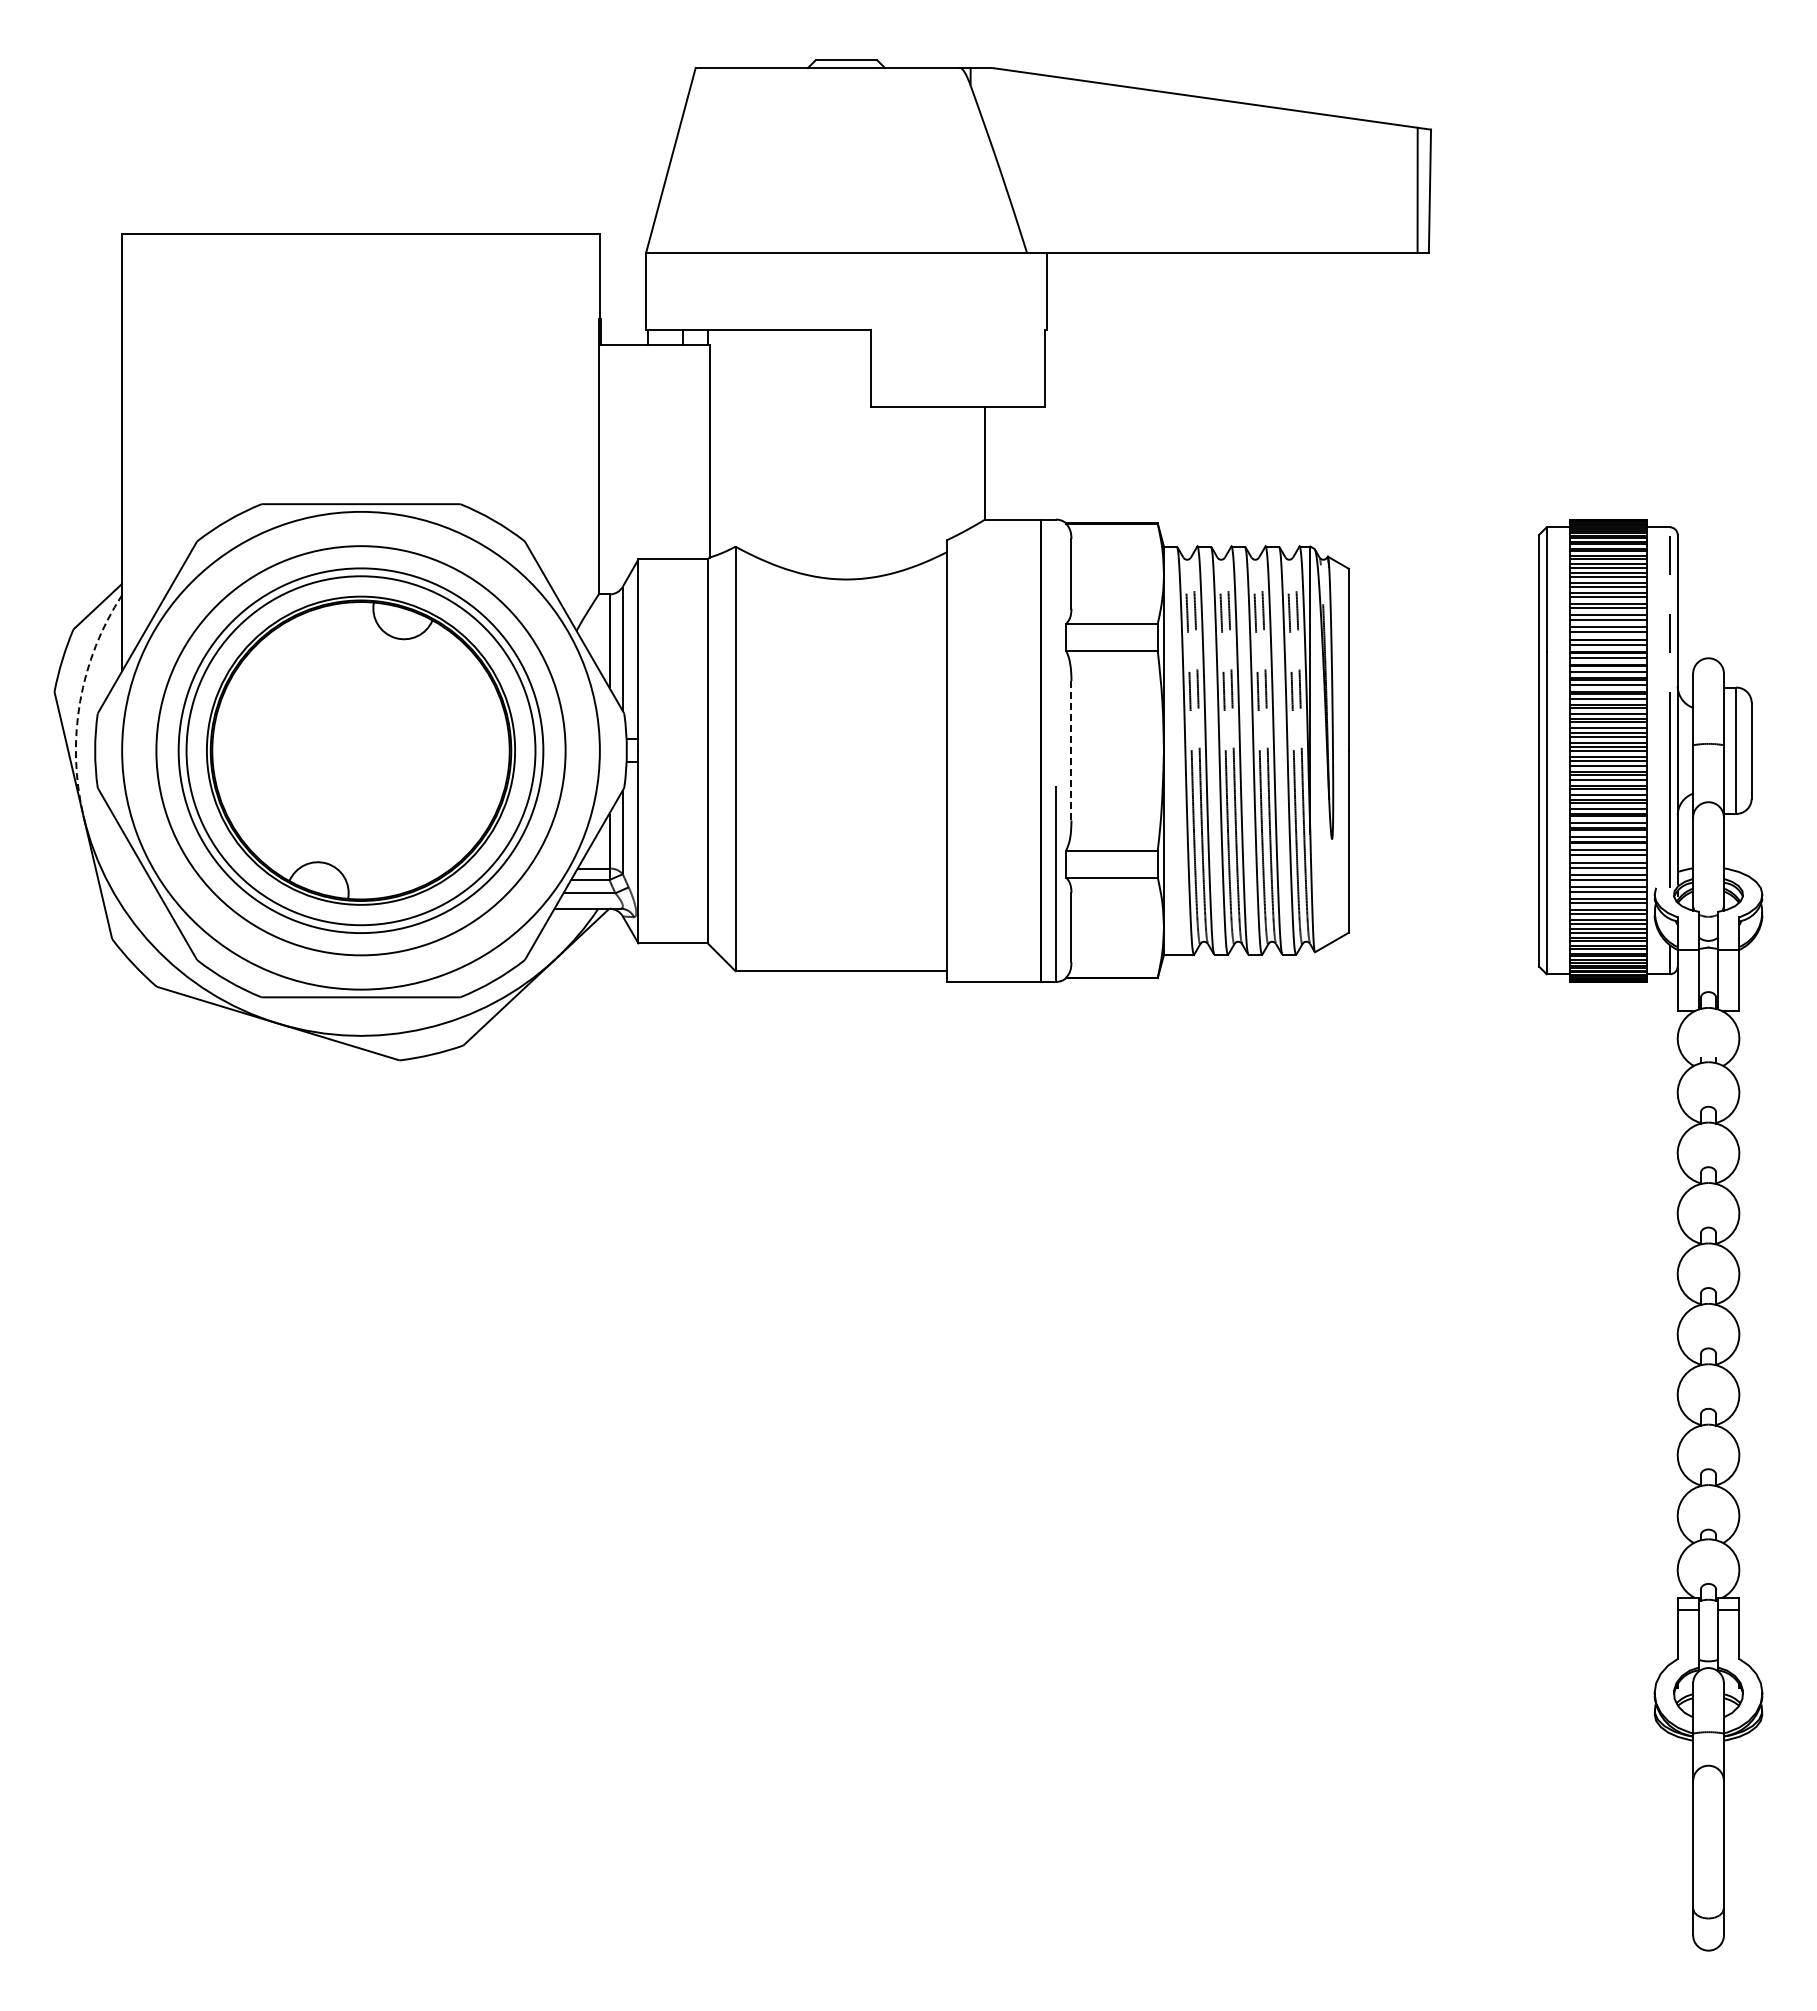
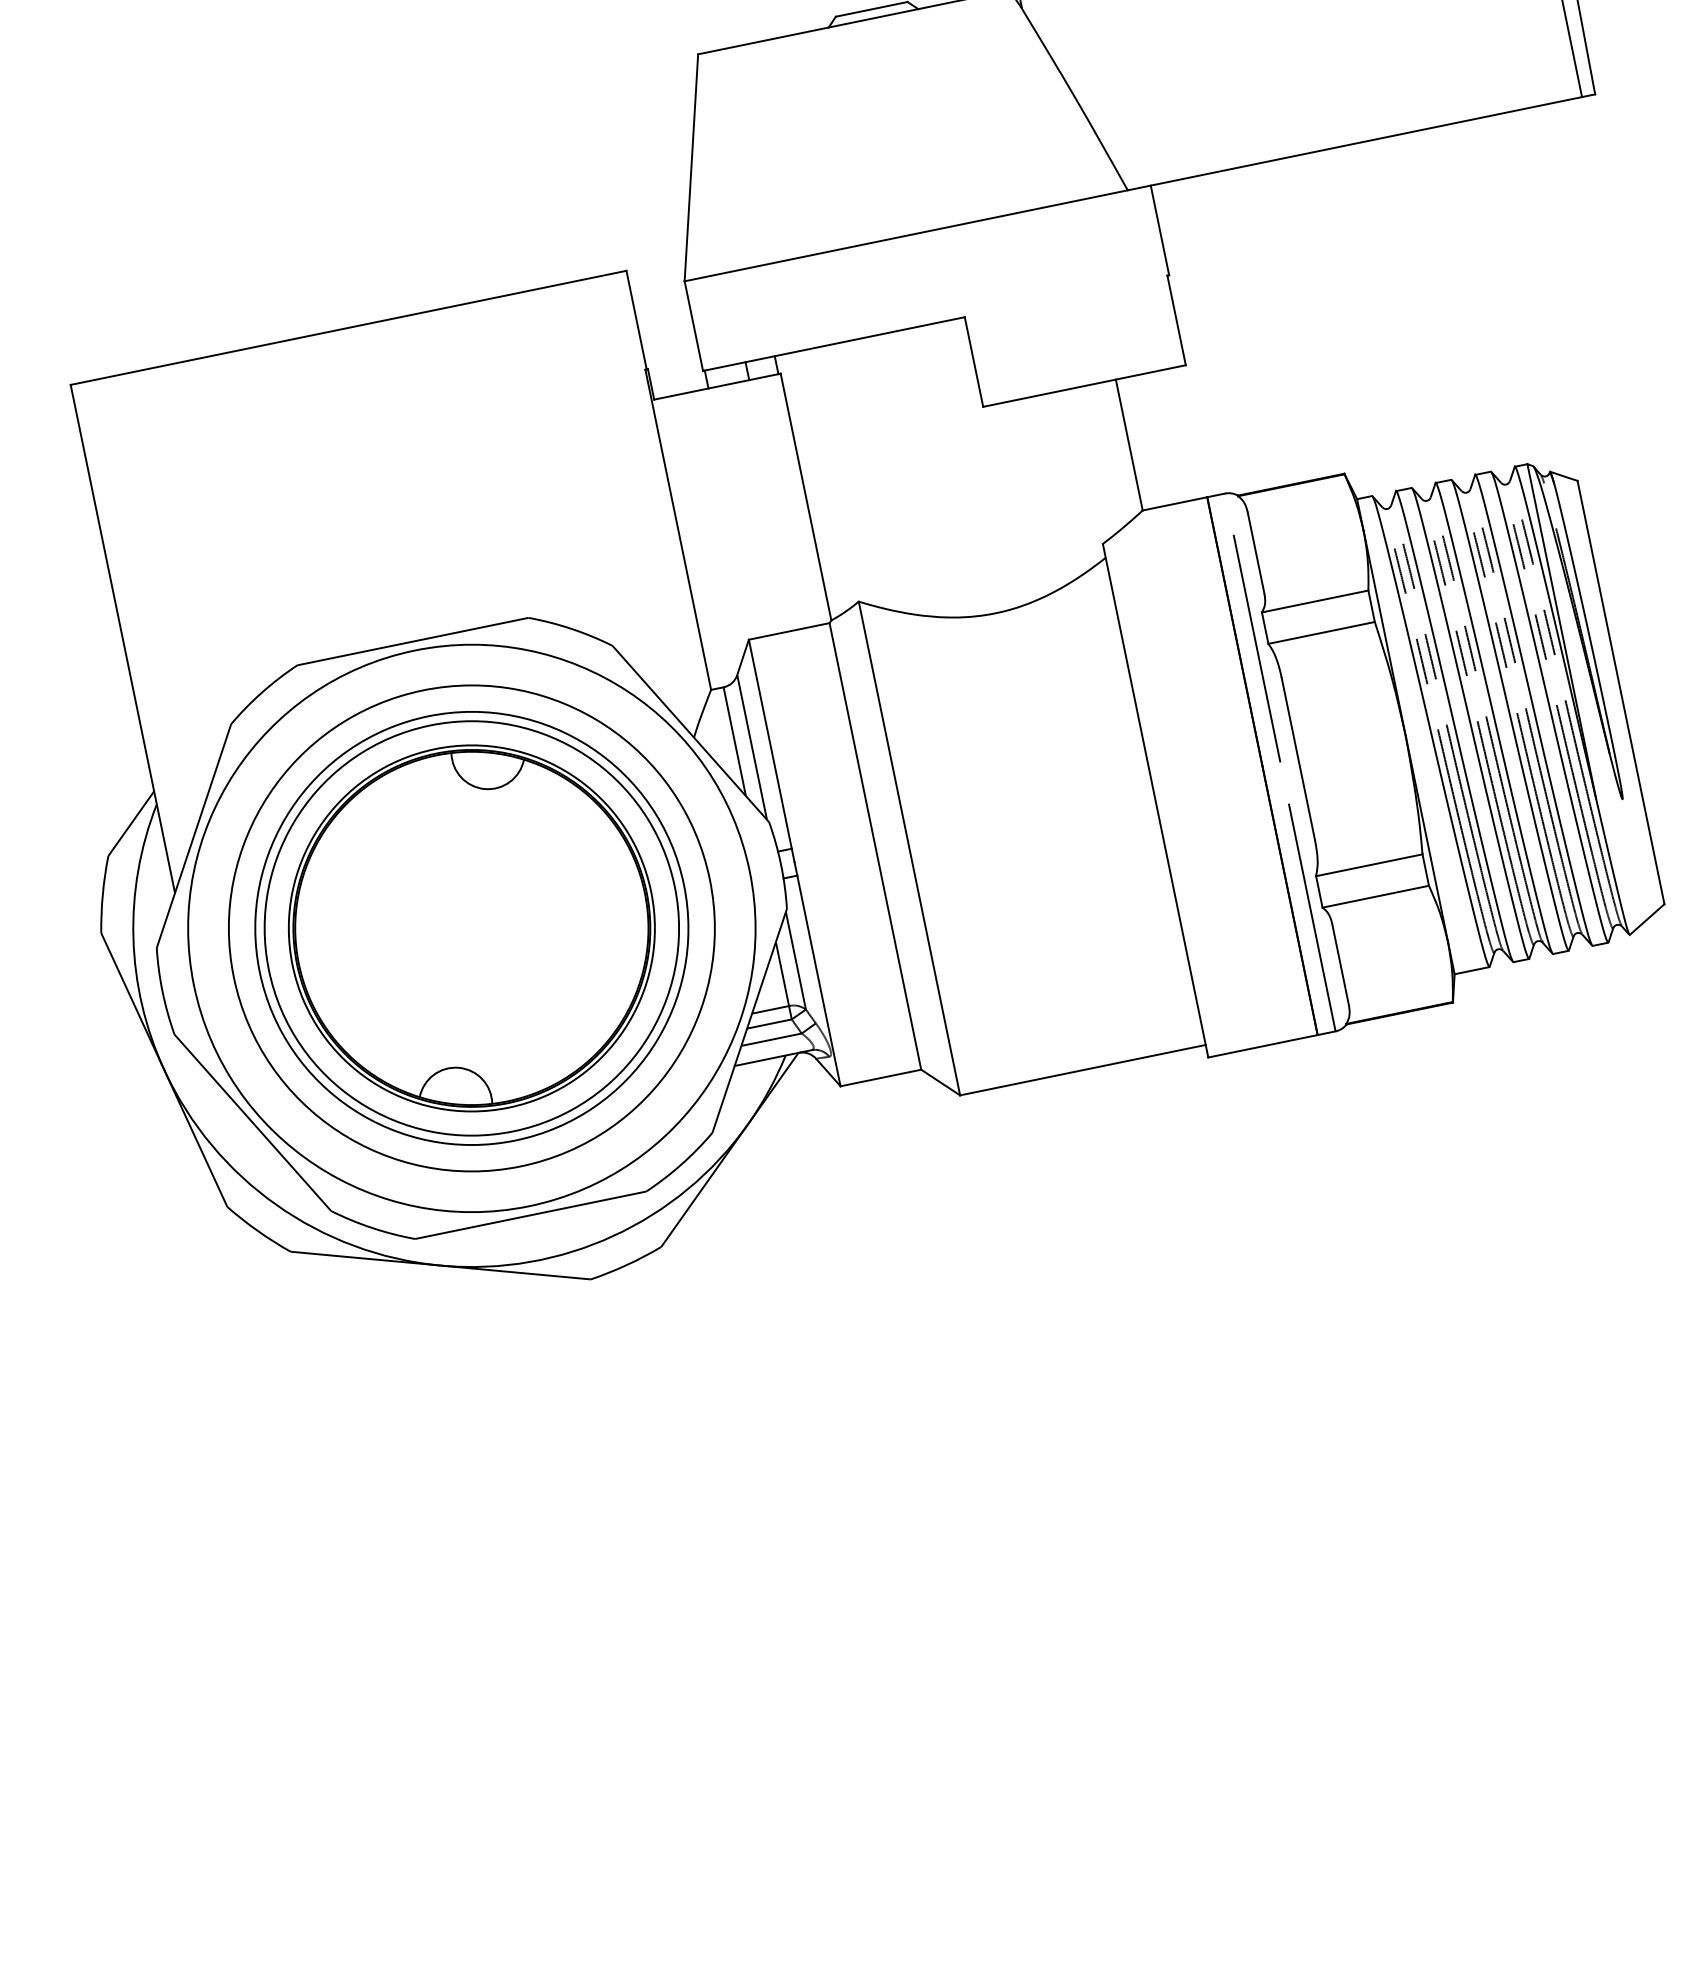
line: (1055, 652) -> (1256, 648), added
arc: (80, 701) -> (133, 938), dashed -> solid
line: (1071, 750) -> (1298, 758), dashed -> solid

